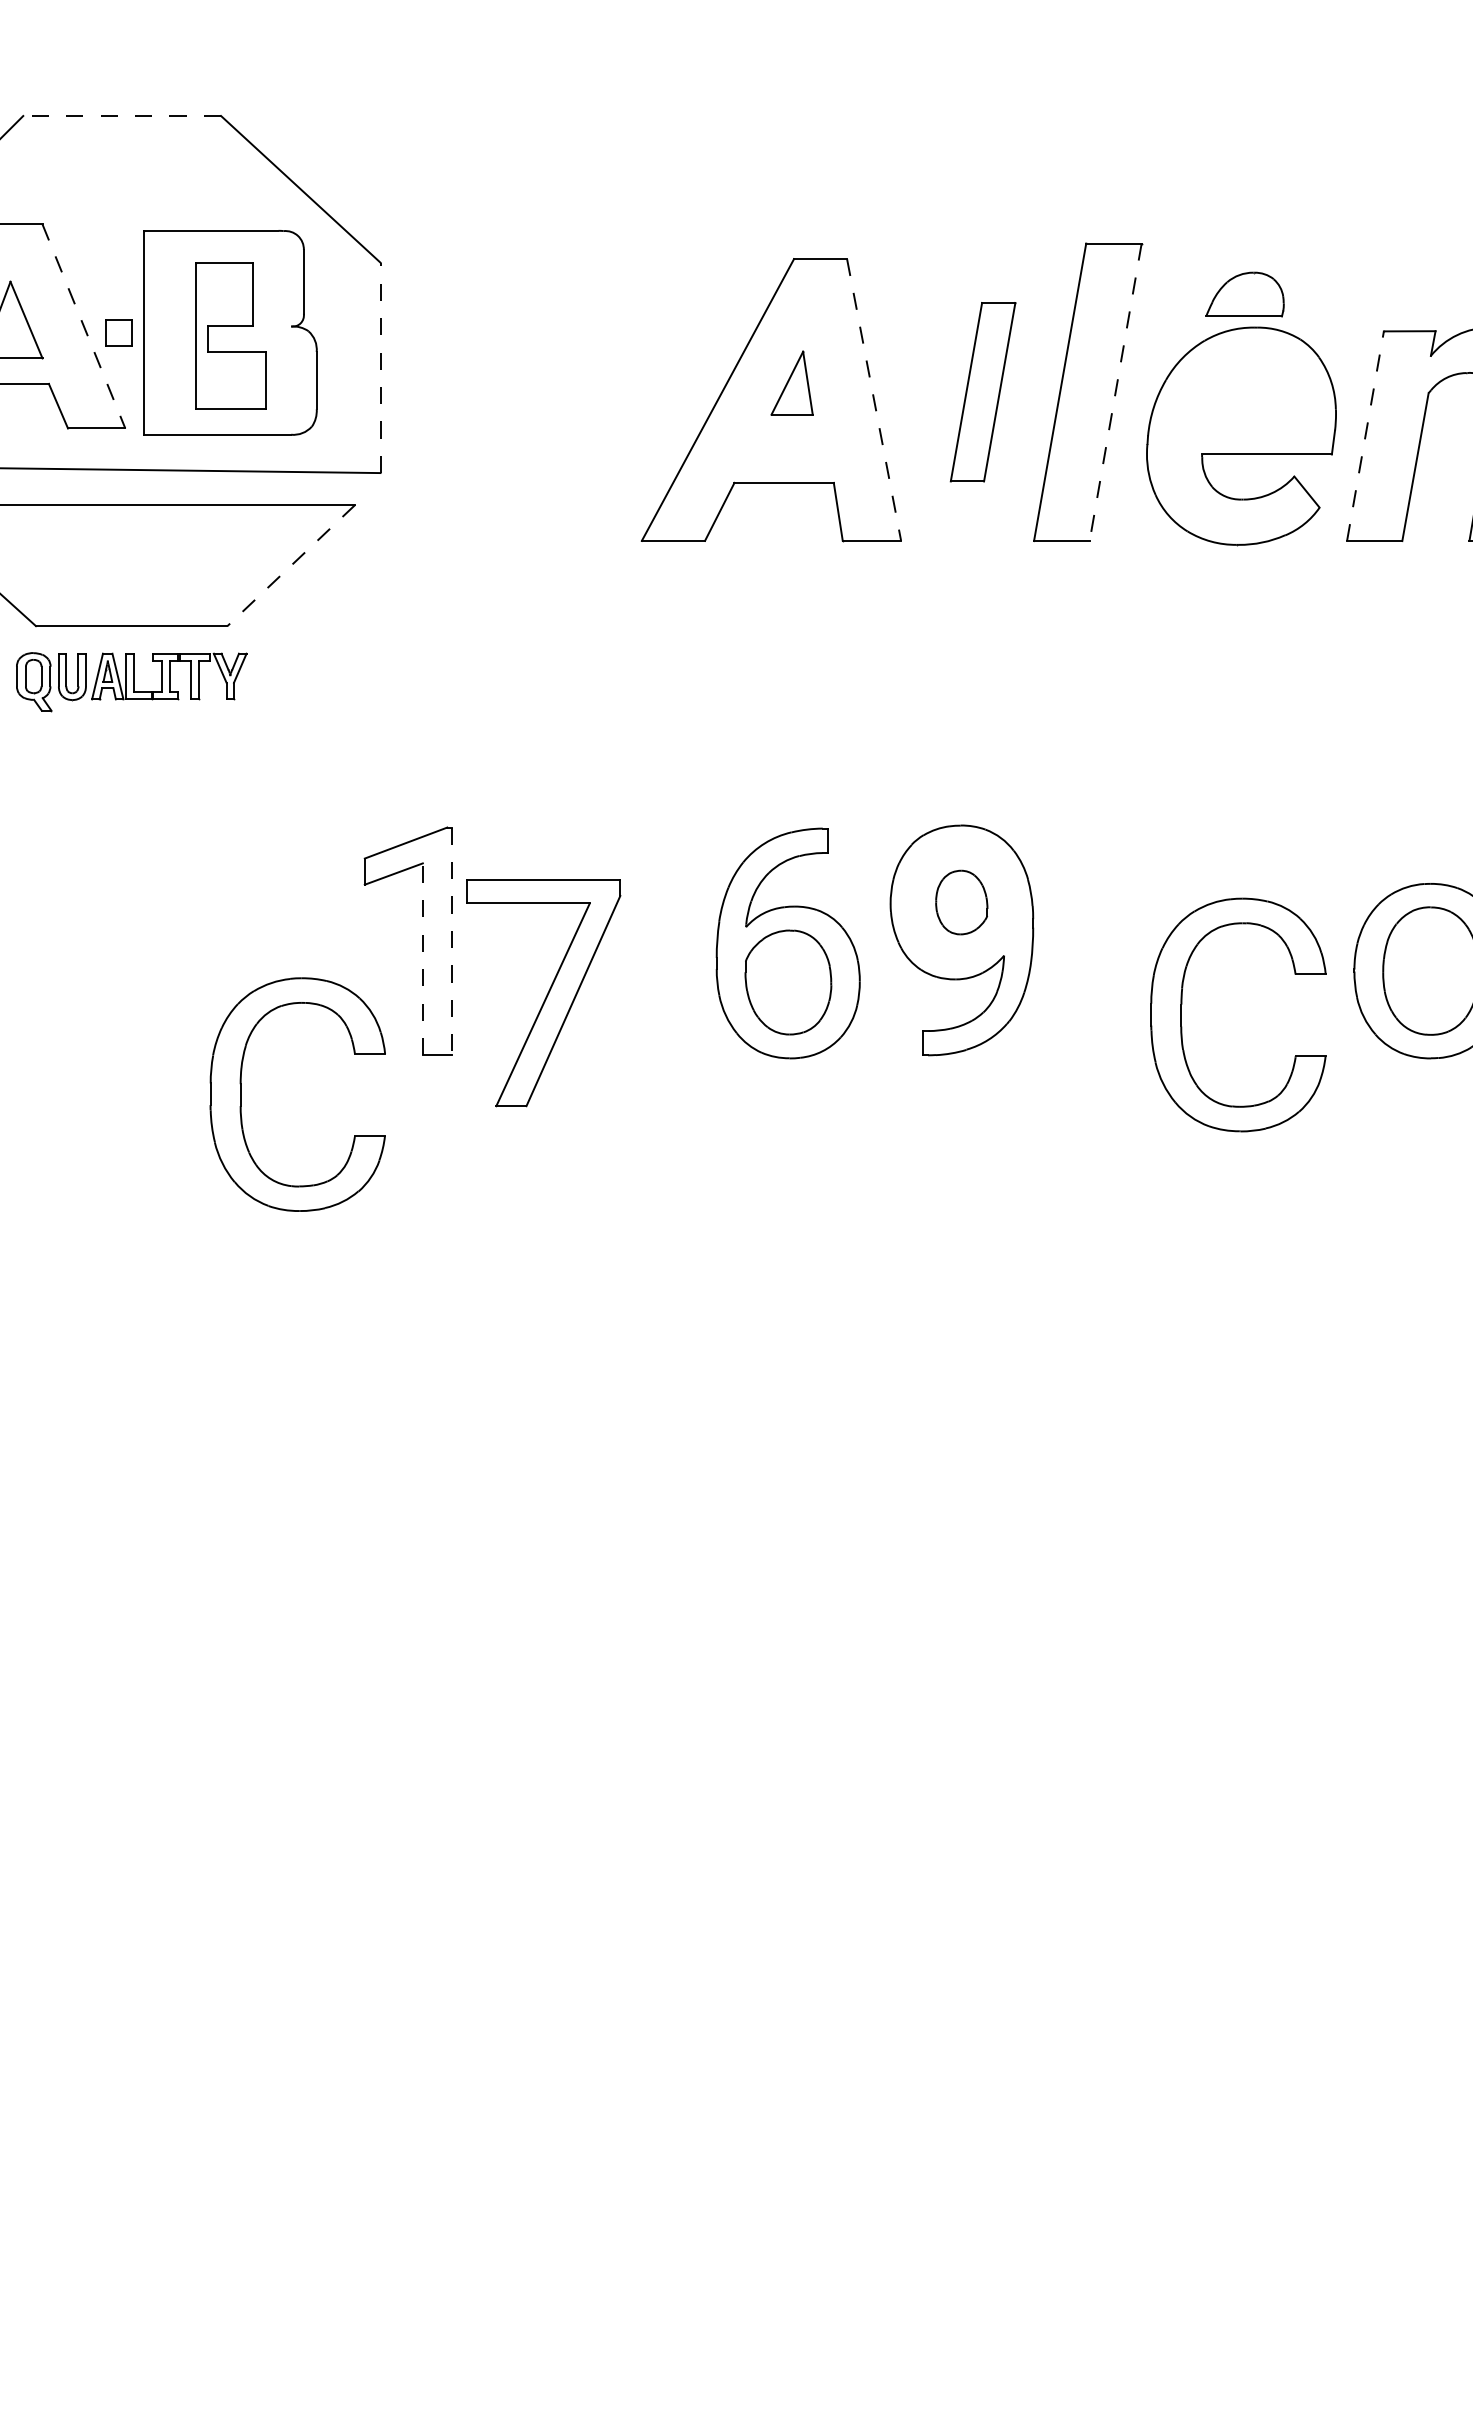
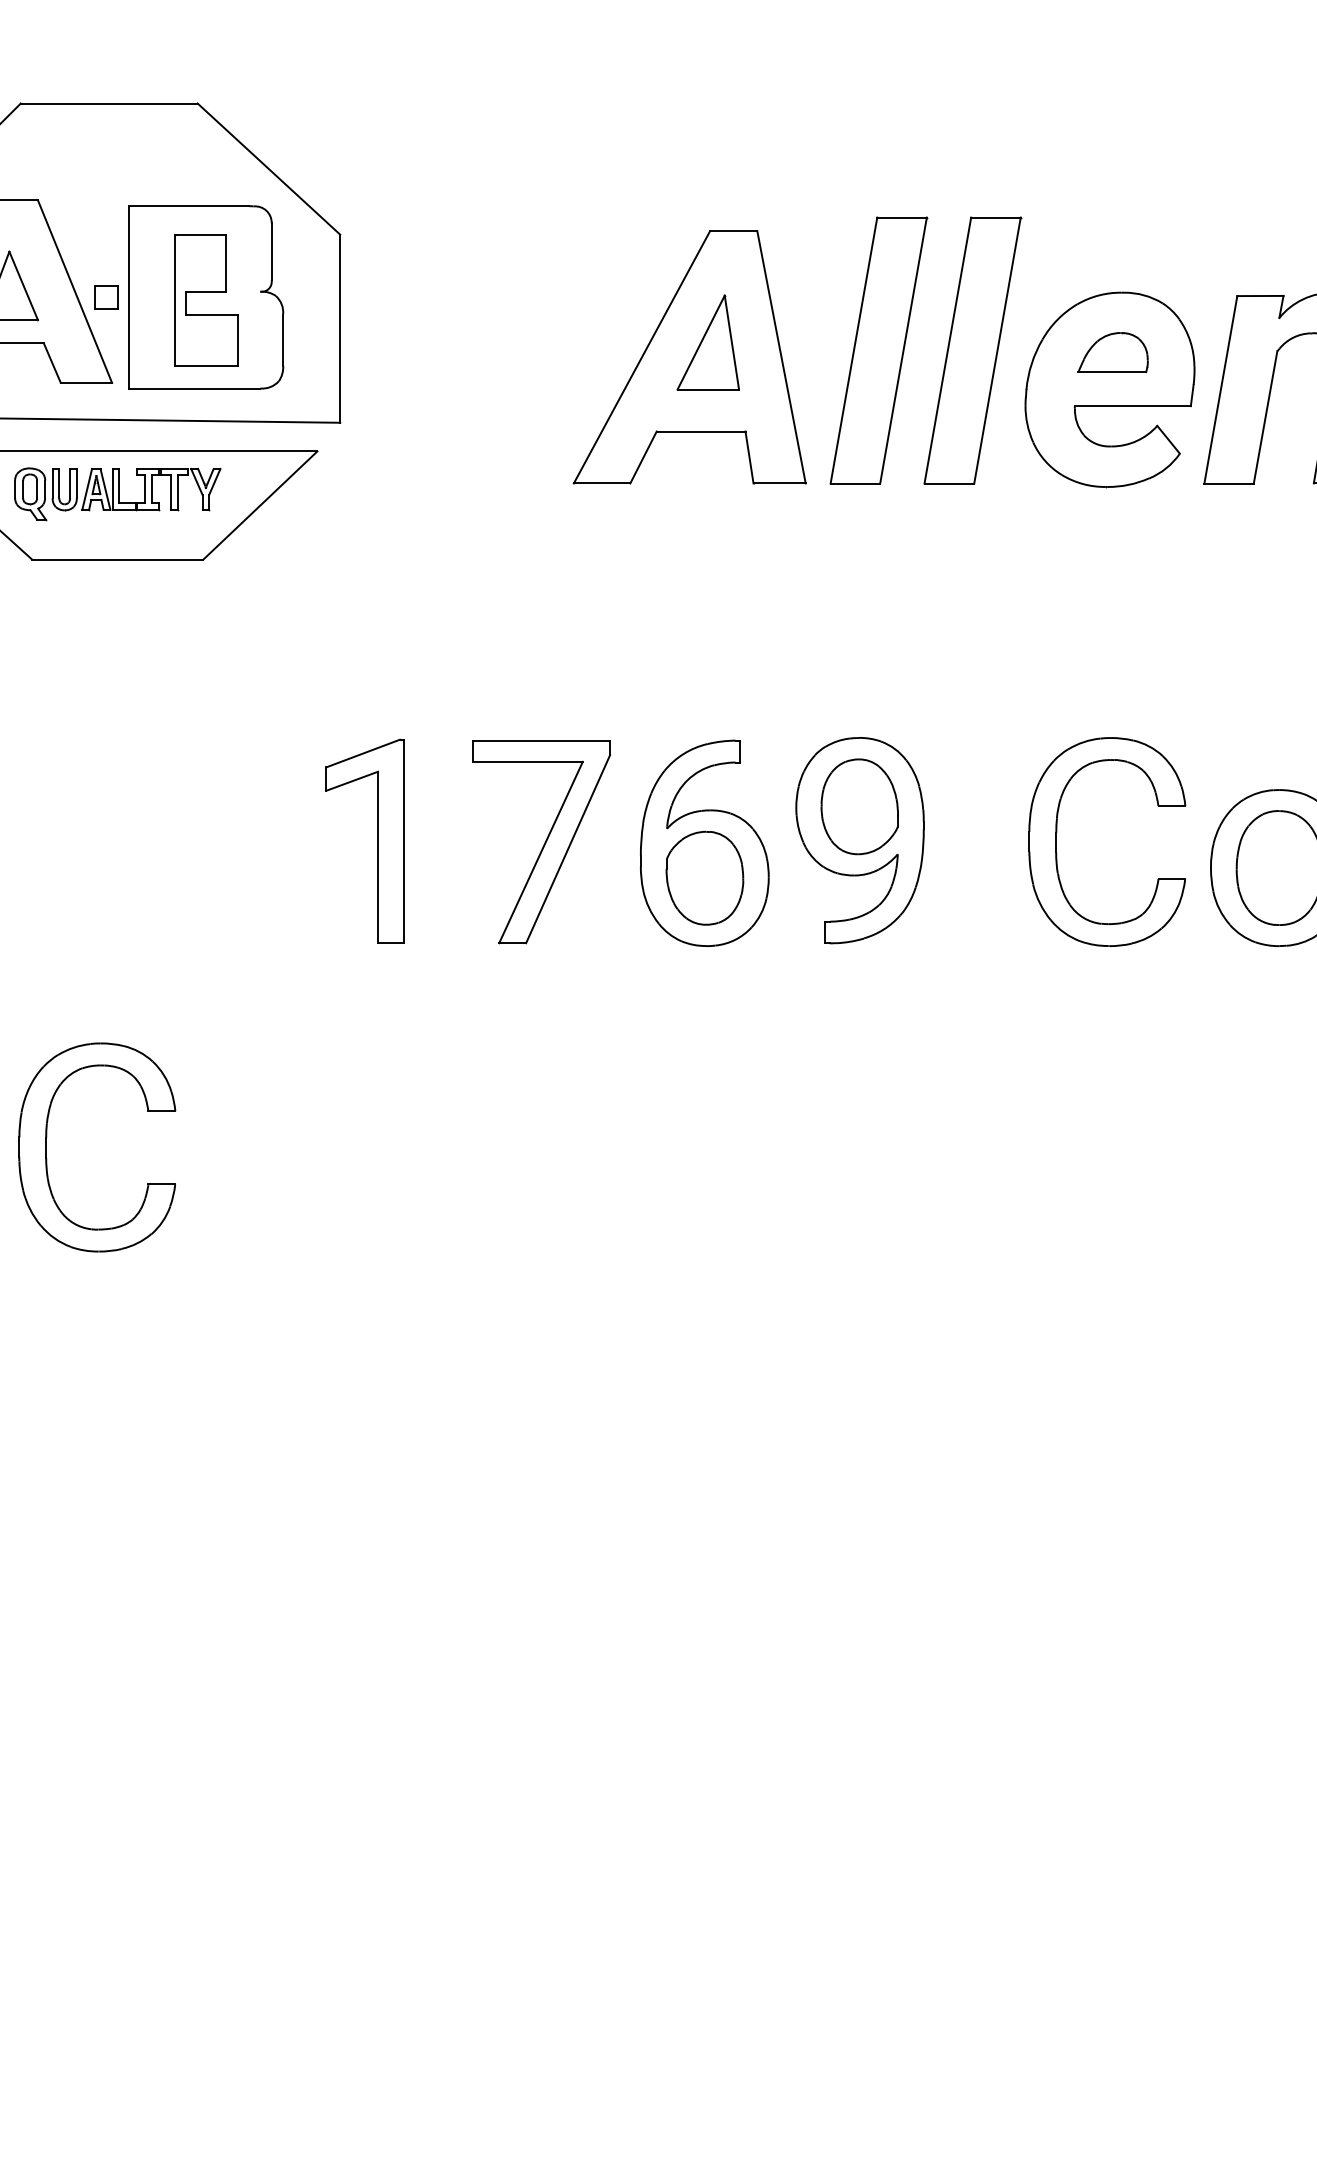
line: (122, 116) -> (109, 103), dashed -> solid
part: (1244, 294) -> (1112, 352), moved
line: (84, 326) -> (75, 291), dashed -> solid
line: (380, 367) -> (340, 328), dashed -> solid
part: (791, 382) -> (707, 341), size x1.67
part: (983, 391) -> (879, 349), size x1.67
line: (1115, 392) -> (997, 350), dashed -> solid
line: (874, 400) -> (781, 357), dashed -> solid
line: (1365, 435) -> (1220, 389), dashed -> solid
line: (291, 565) -> (260, 505), dashed -> solid
part: (131, 682) -> (117, 494), moved
part: (961, 902) -> (859, 806), size x1.67
line: (451, 941) -> (403, 841), dashed -> solid
line: (422, 959) -> (377, 857), dashed -> solid
part: (543, 993) -> (541, 842), moved
part: (1182, 1004) -> (1057, 832), moved
part: (241, 1094) -> (46, 1147), moved

